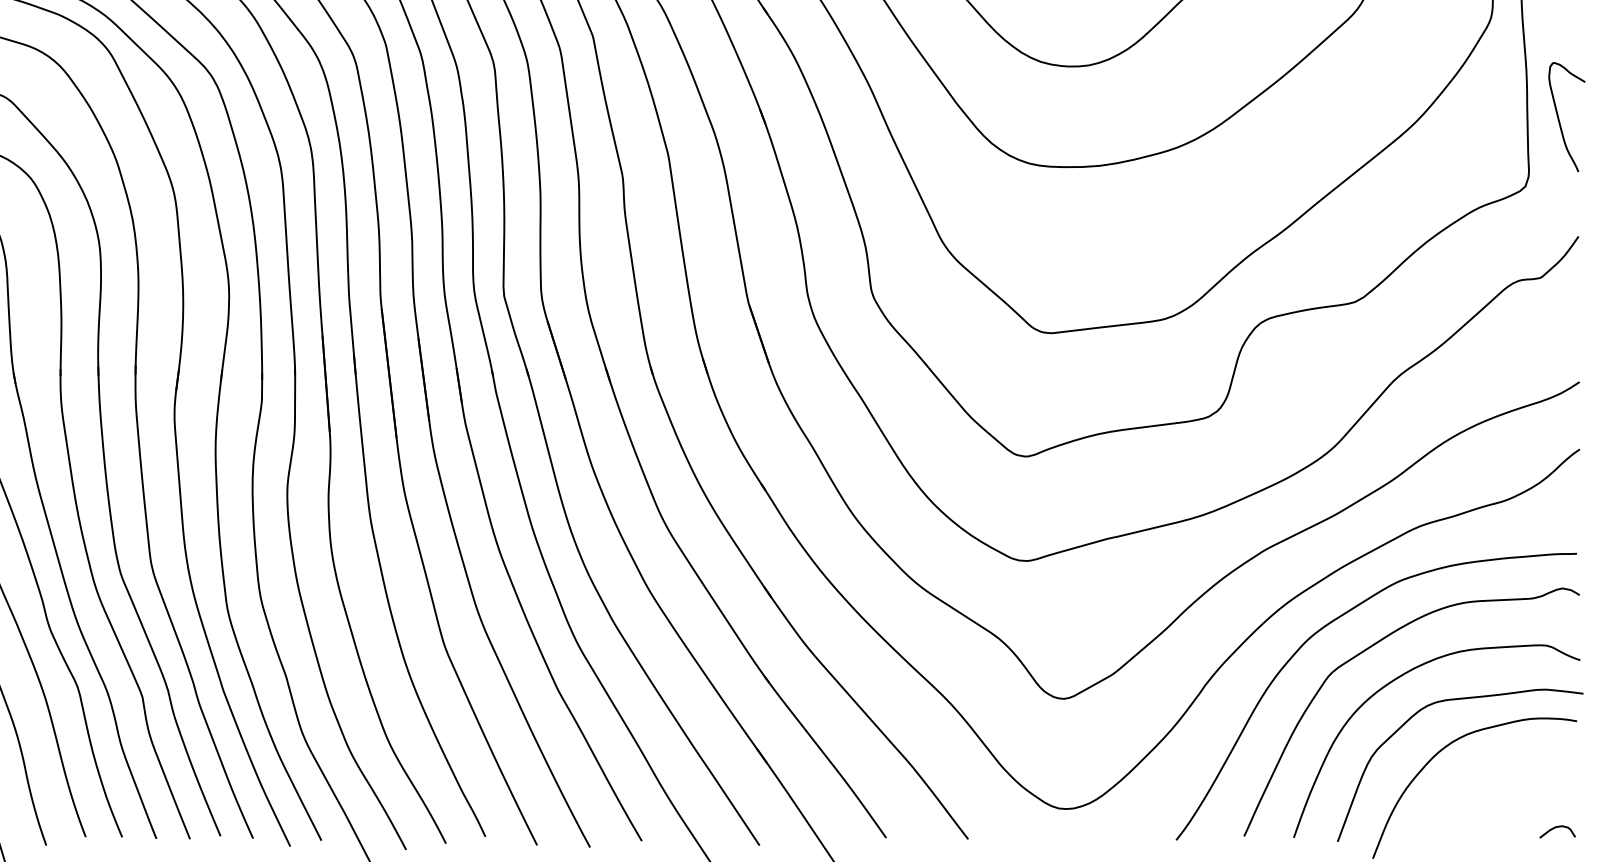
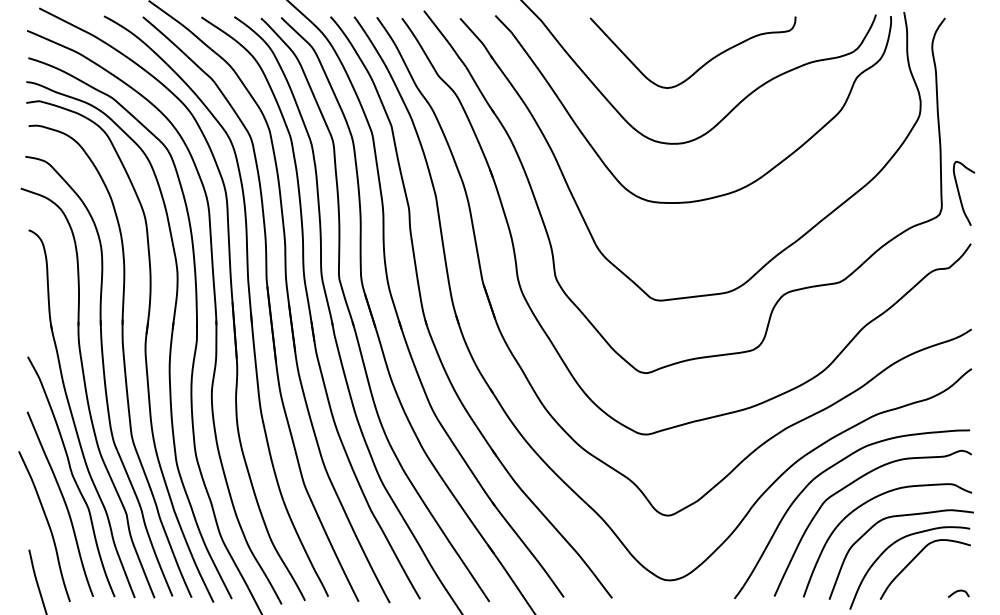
curve: (1560, 118) -> (960, 194), moved
curve: (1482, 773) -> (914, 559), added

